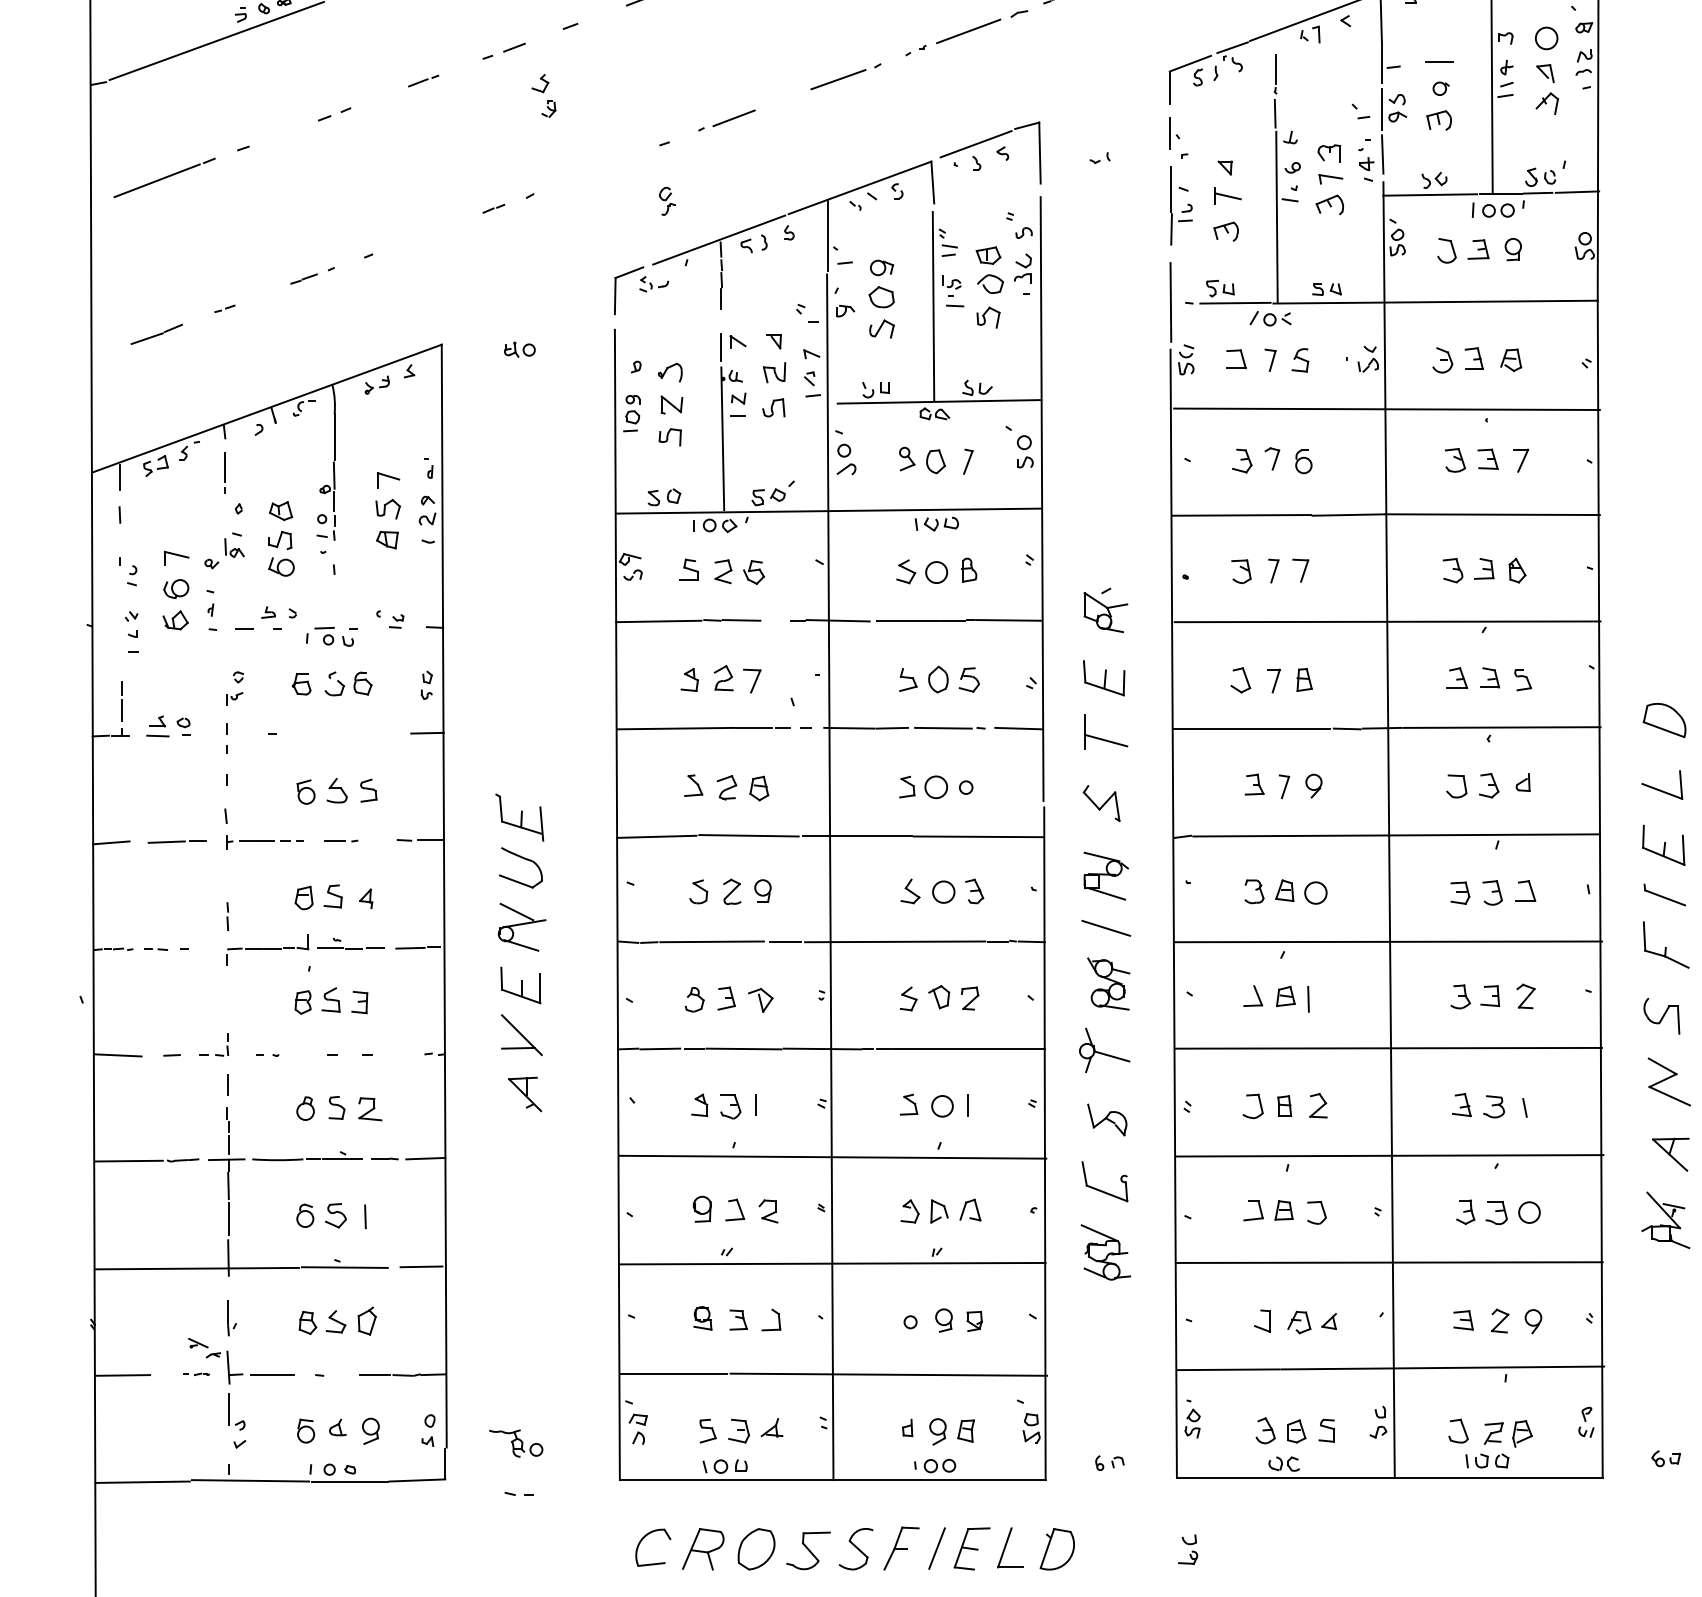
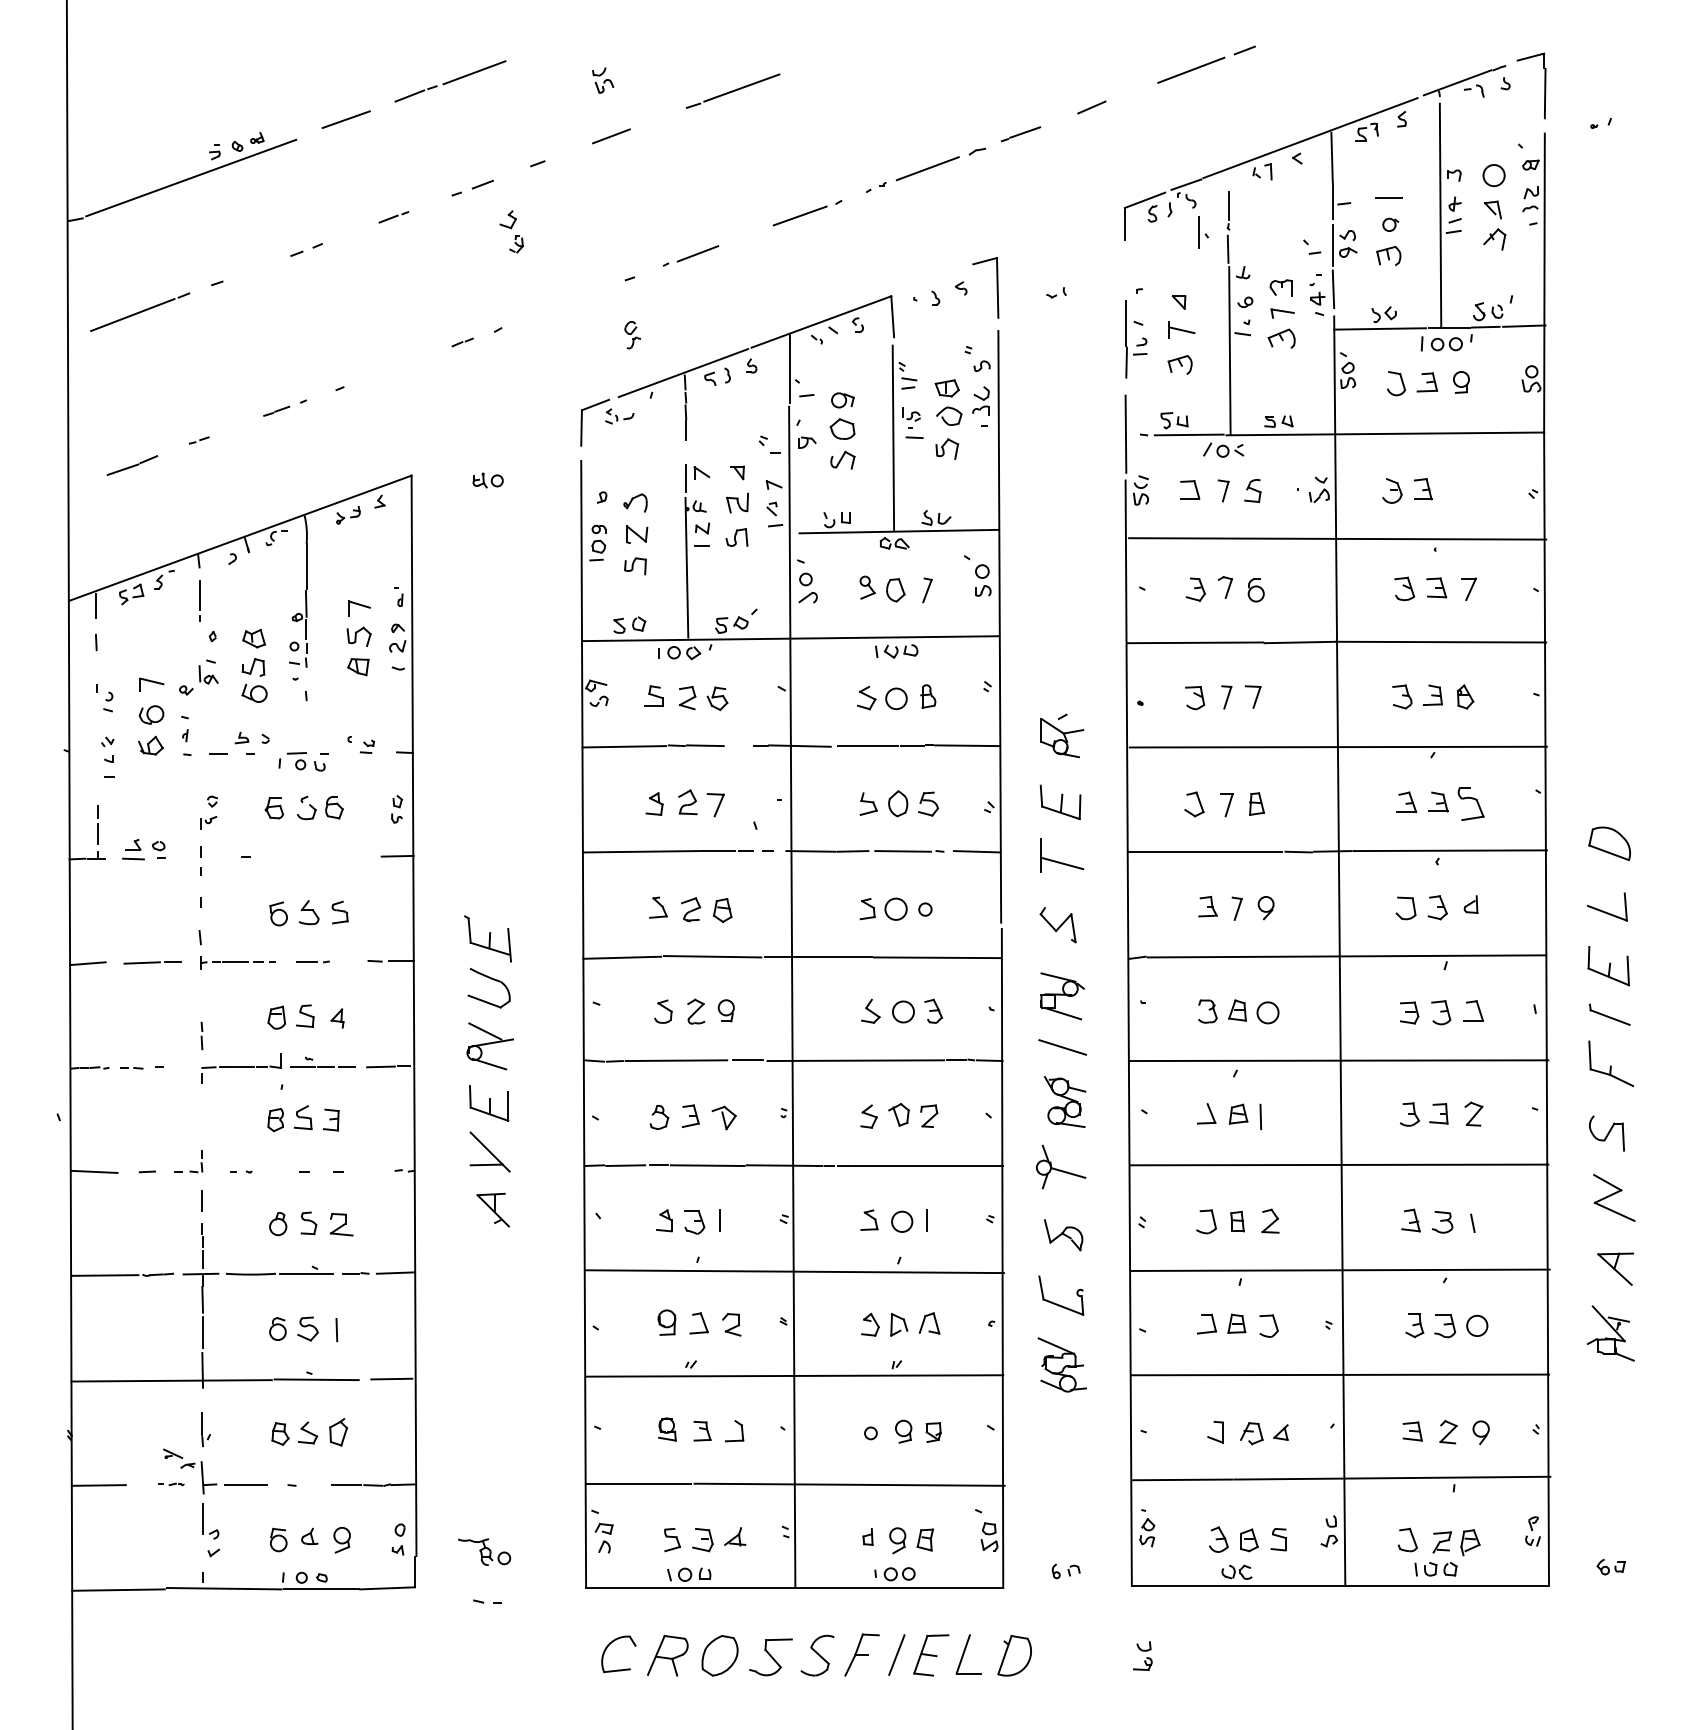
part: (1174, 133) -> (1203, 232), moved
line: (975, 144) -> (934, 279), removed
part: (1511, 359) -> (1459, 490), removed
part: (1522, 680) -> (1470, 804), size x1.6

